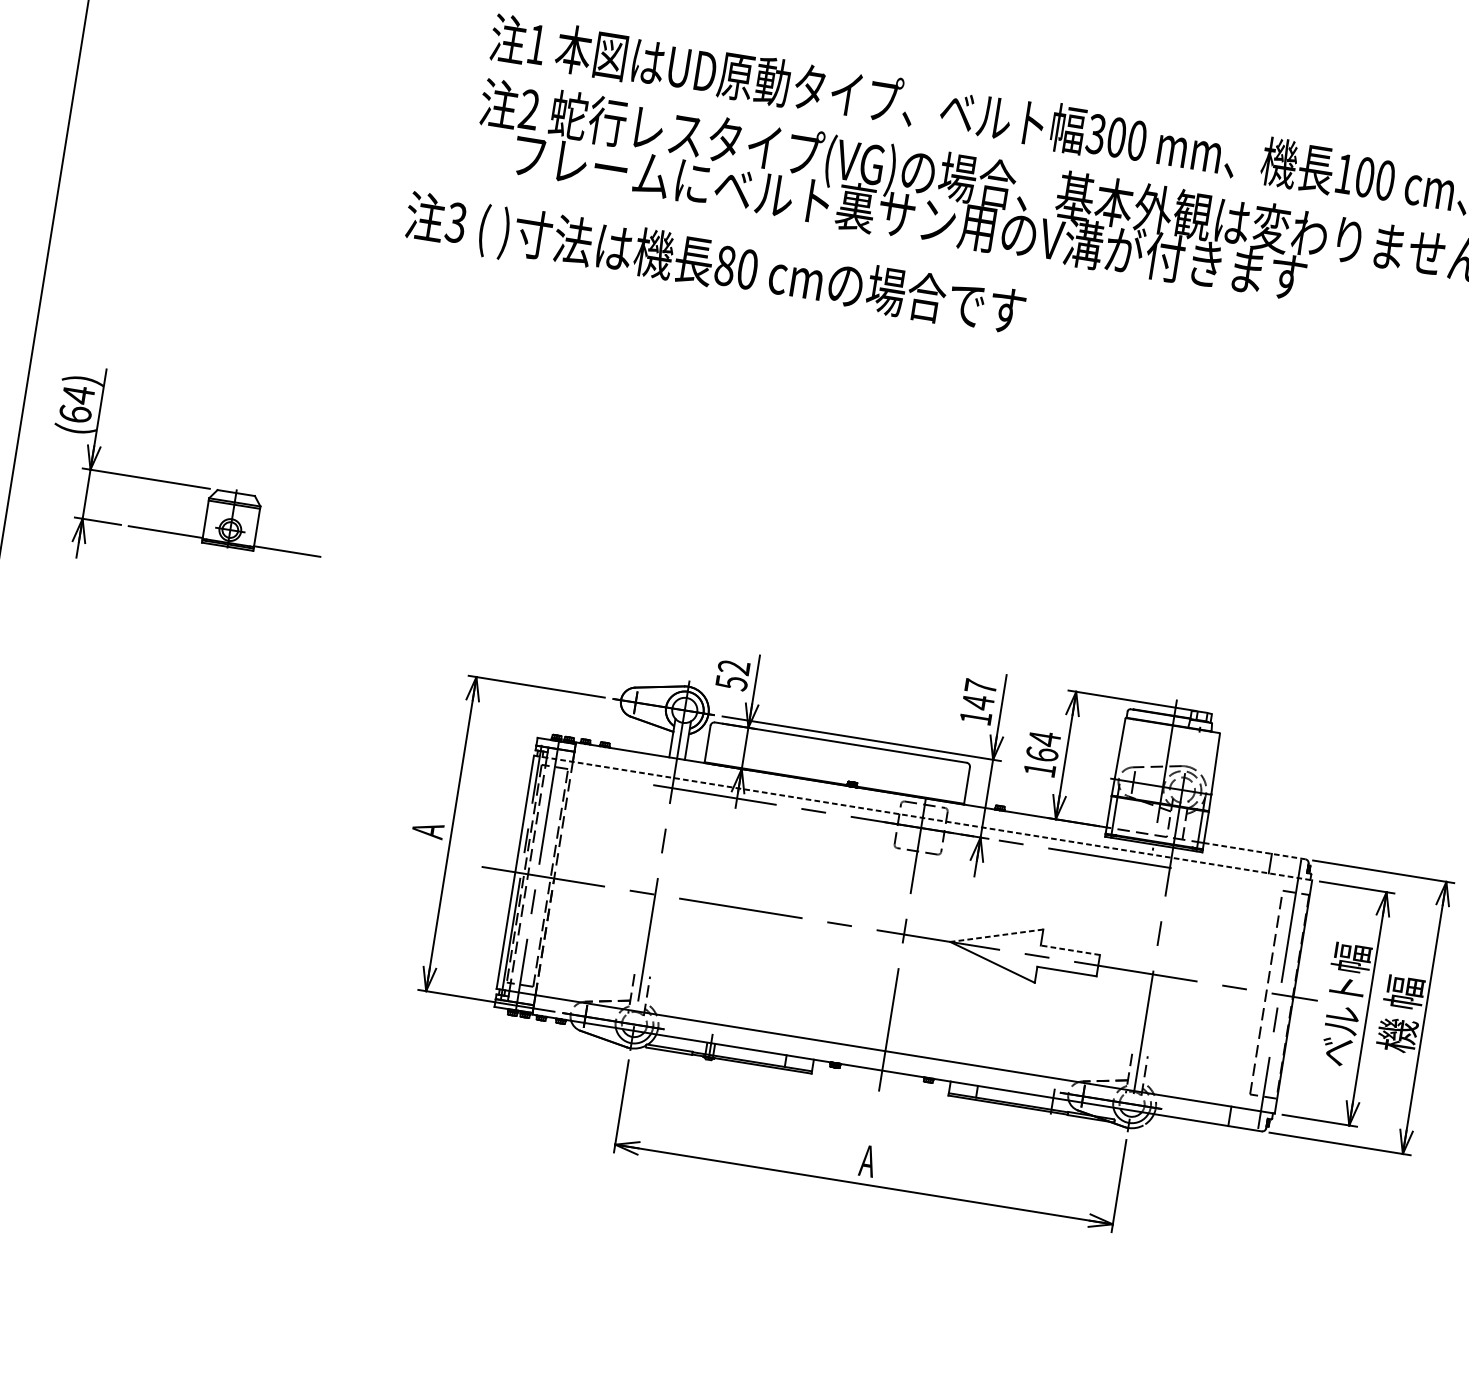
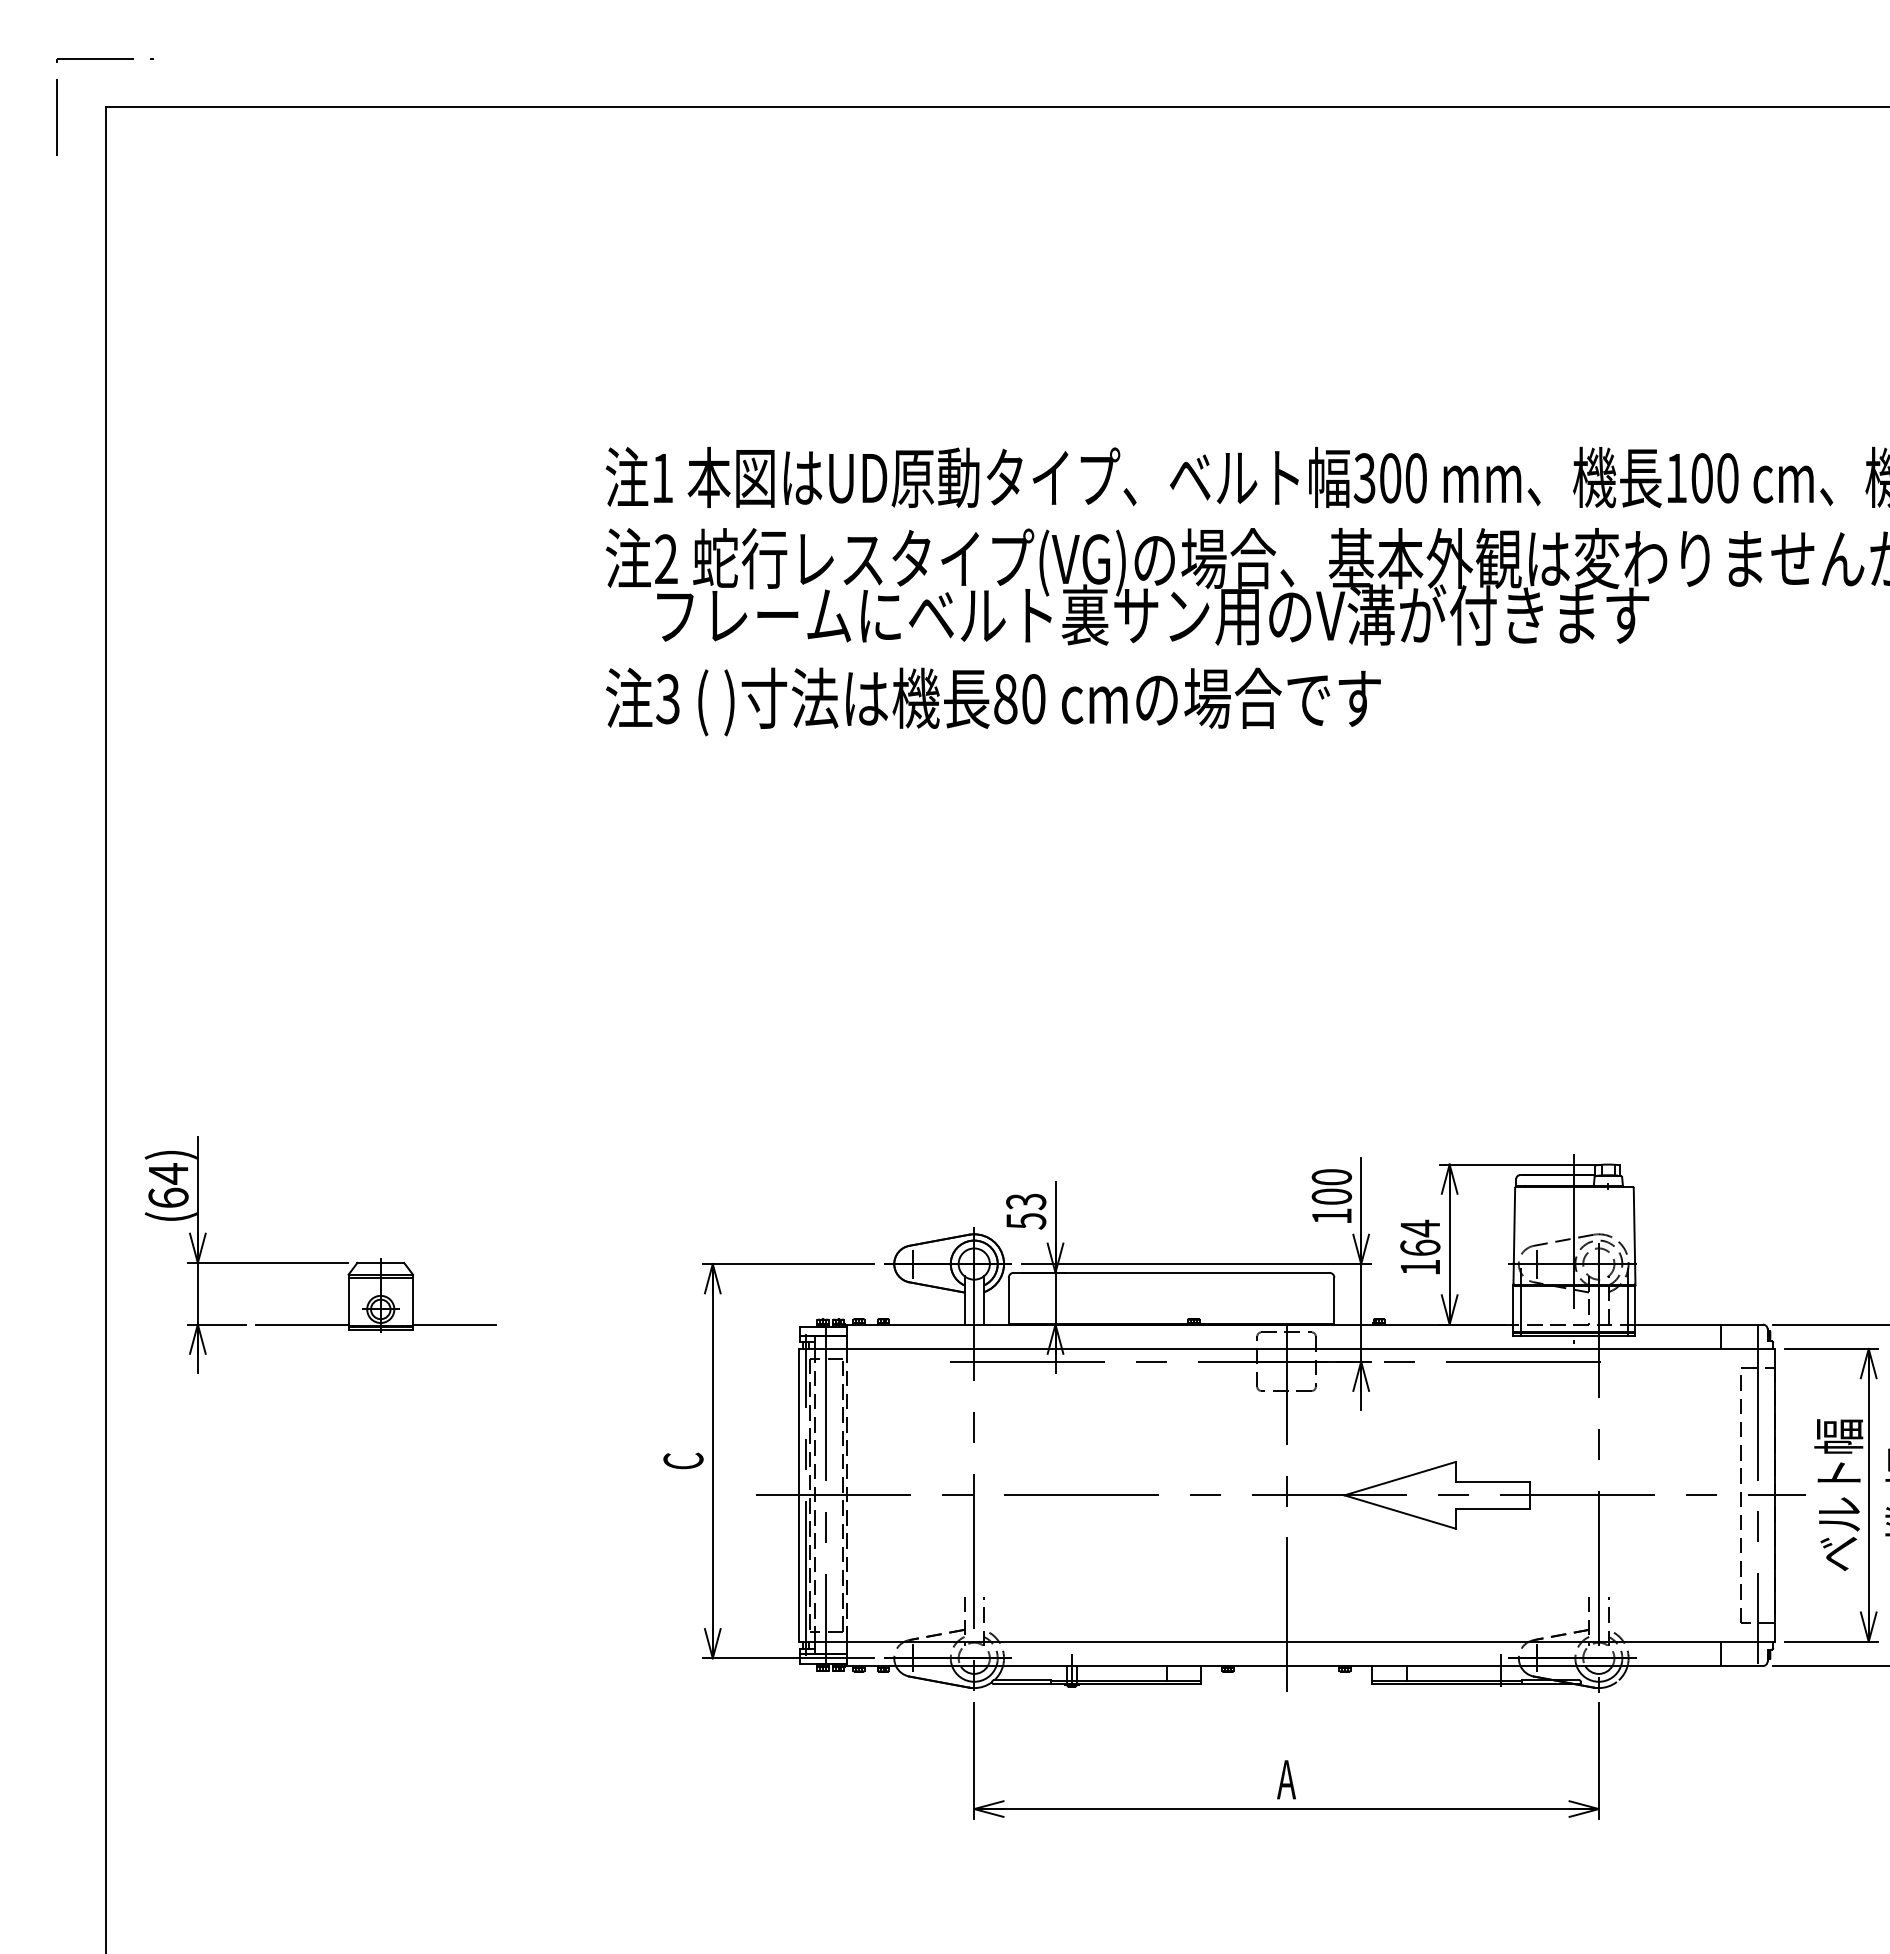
text: (715, 266) -> (993, 701), moved
part: (188, 484) -> (320, 1262), moved
text: (734, 667) -> (1026, 1201), 52 -> 53
text: (979, 695) -> (1331, 1187), 147 -> 100
line: (923, 817) -> (1287, 1348), dashed -> solid
text: (428, 829) -> (683, 1460), A -> C
line: (1254, 851) -> (1699, 1324), dashed -> solid
line: (996, 935) -> (1399, 1478), dashed -> solid
line: (1069, 949) -> (1492, 1481), dashed -> solid

